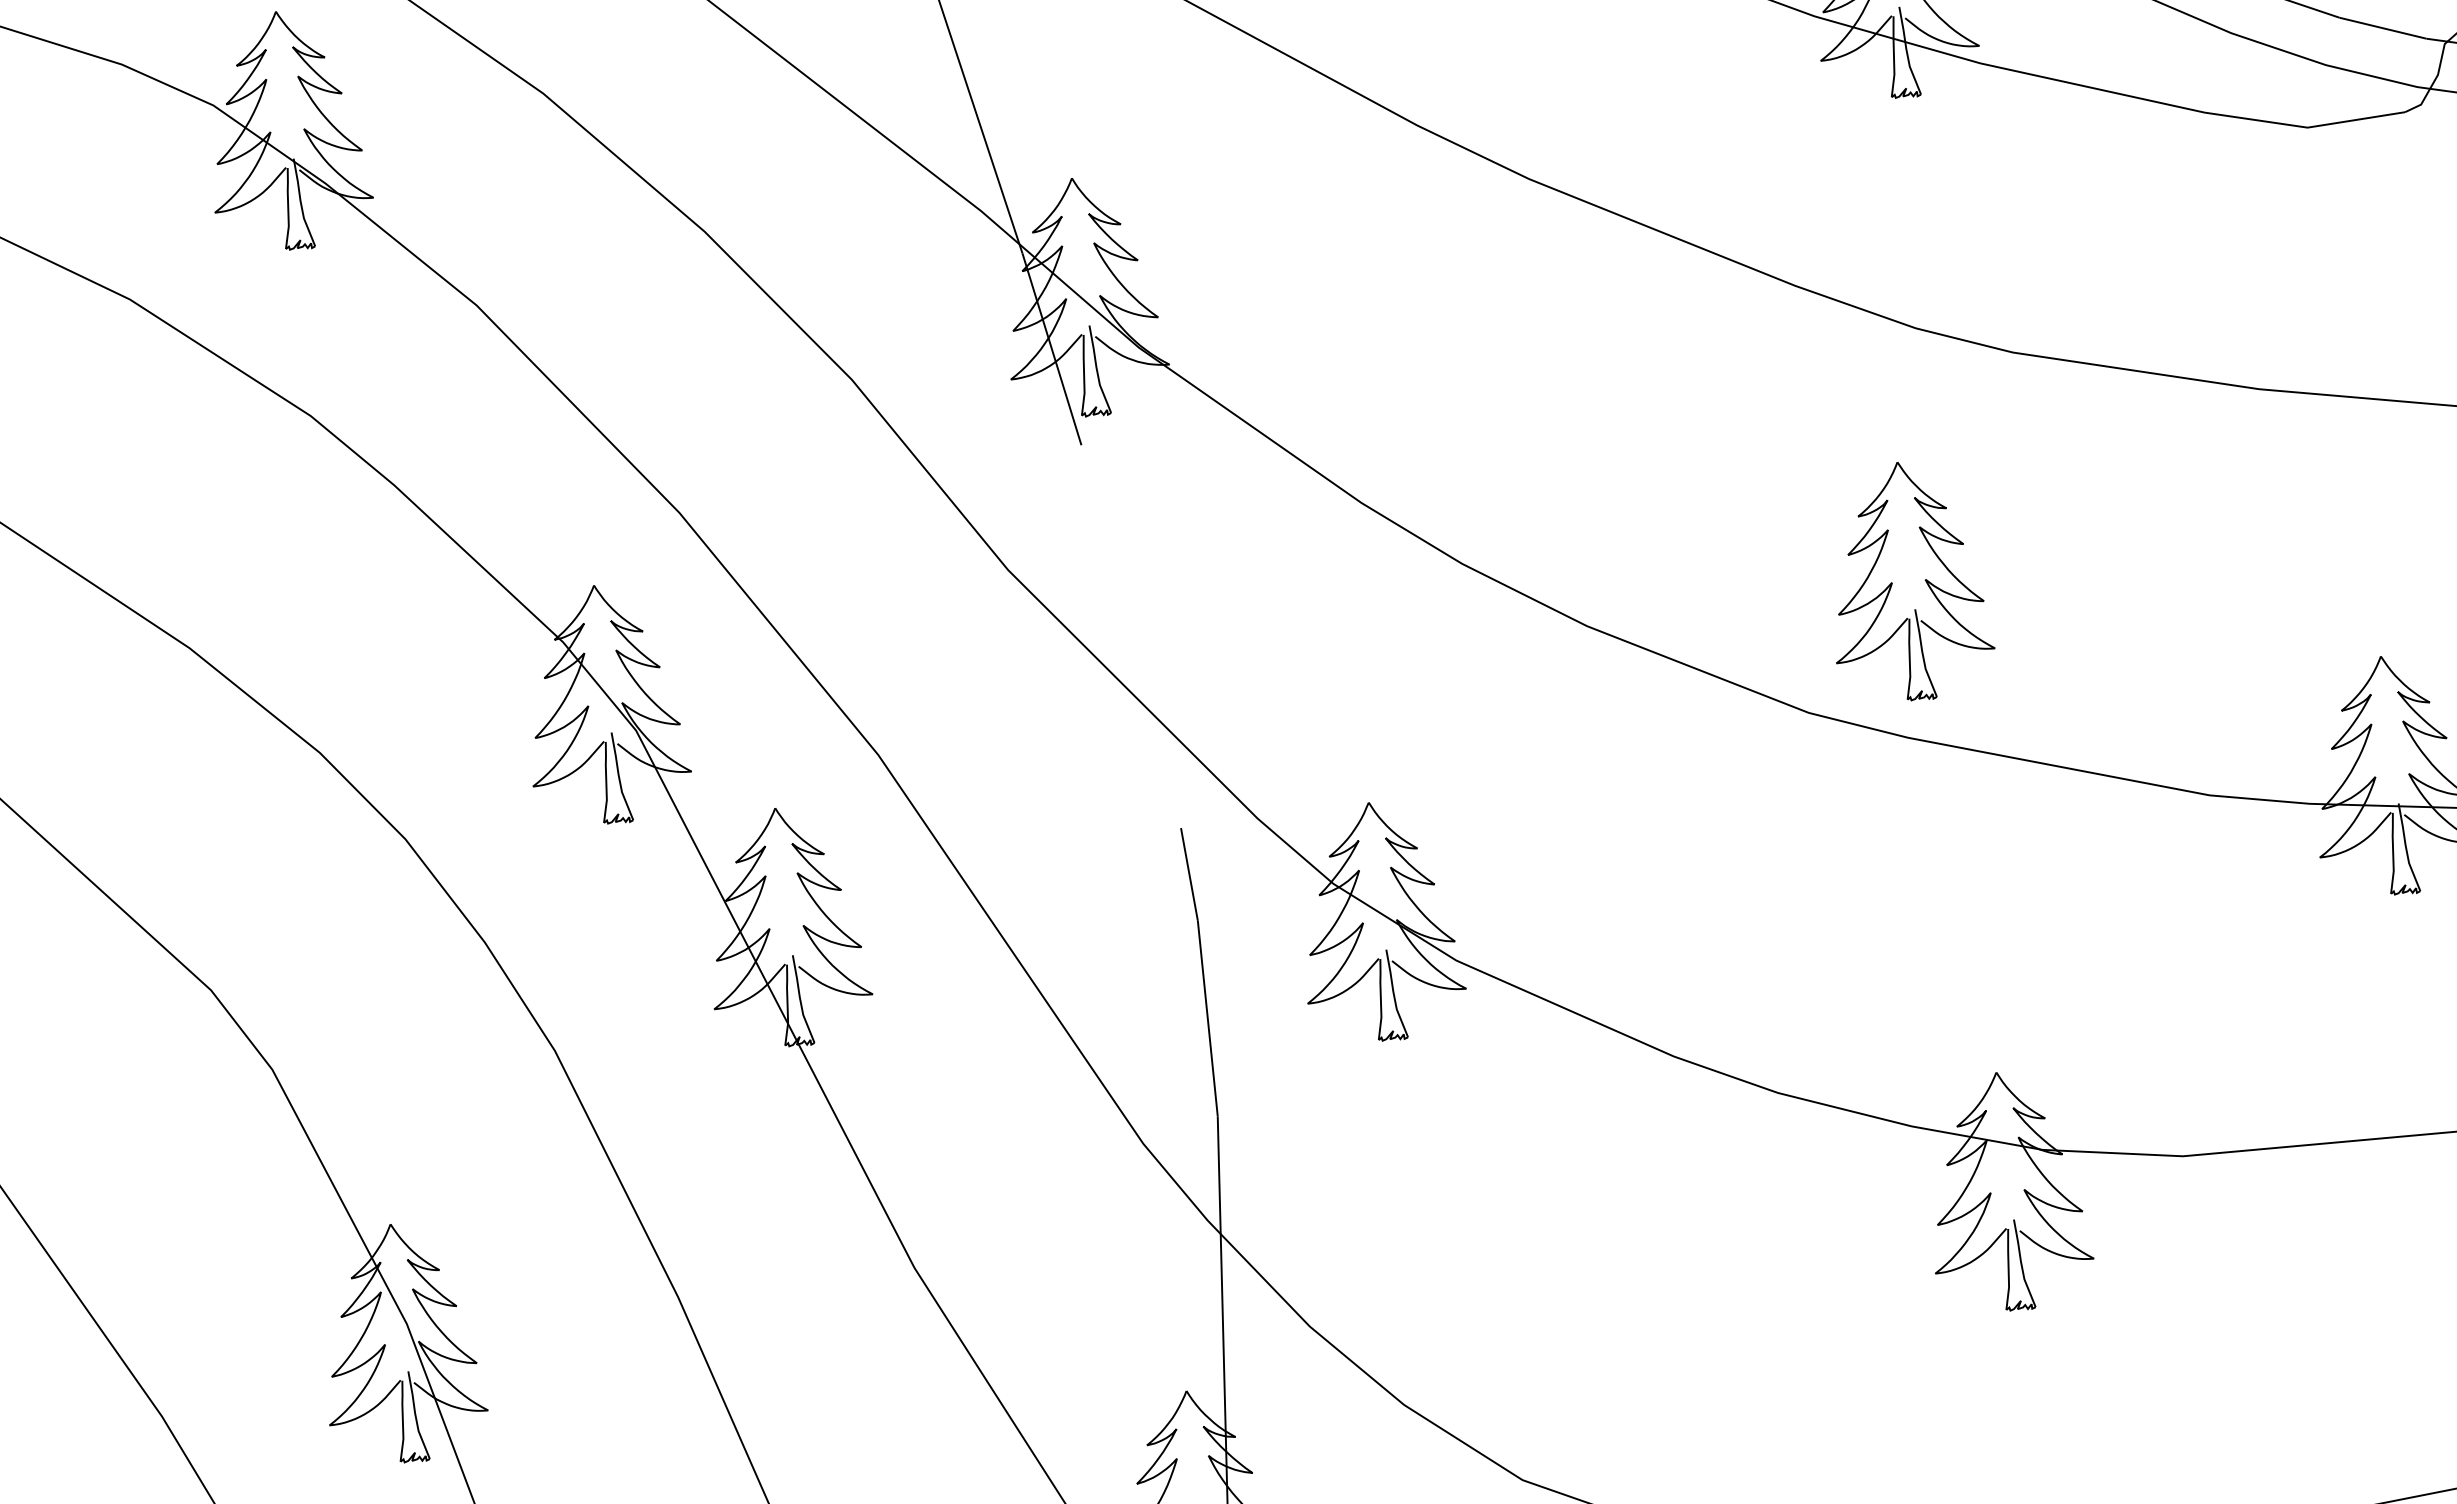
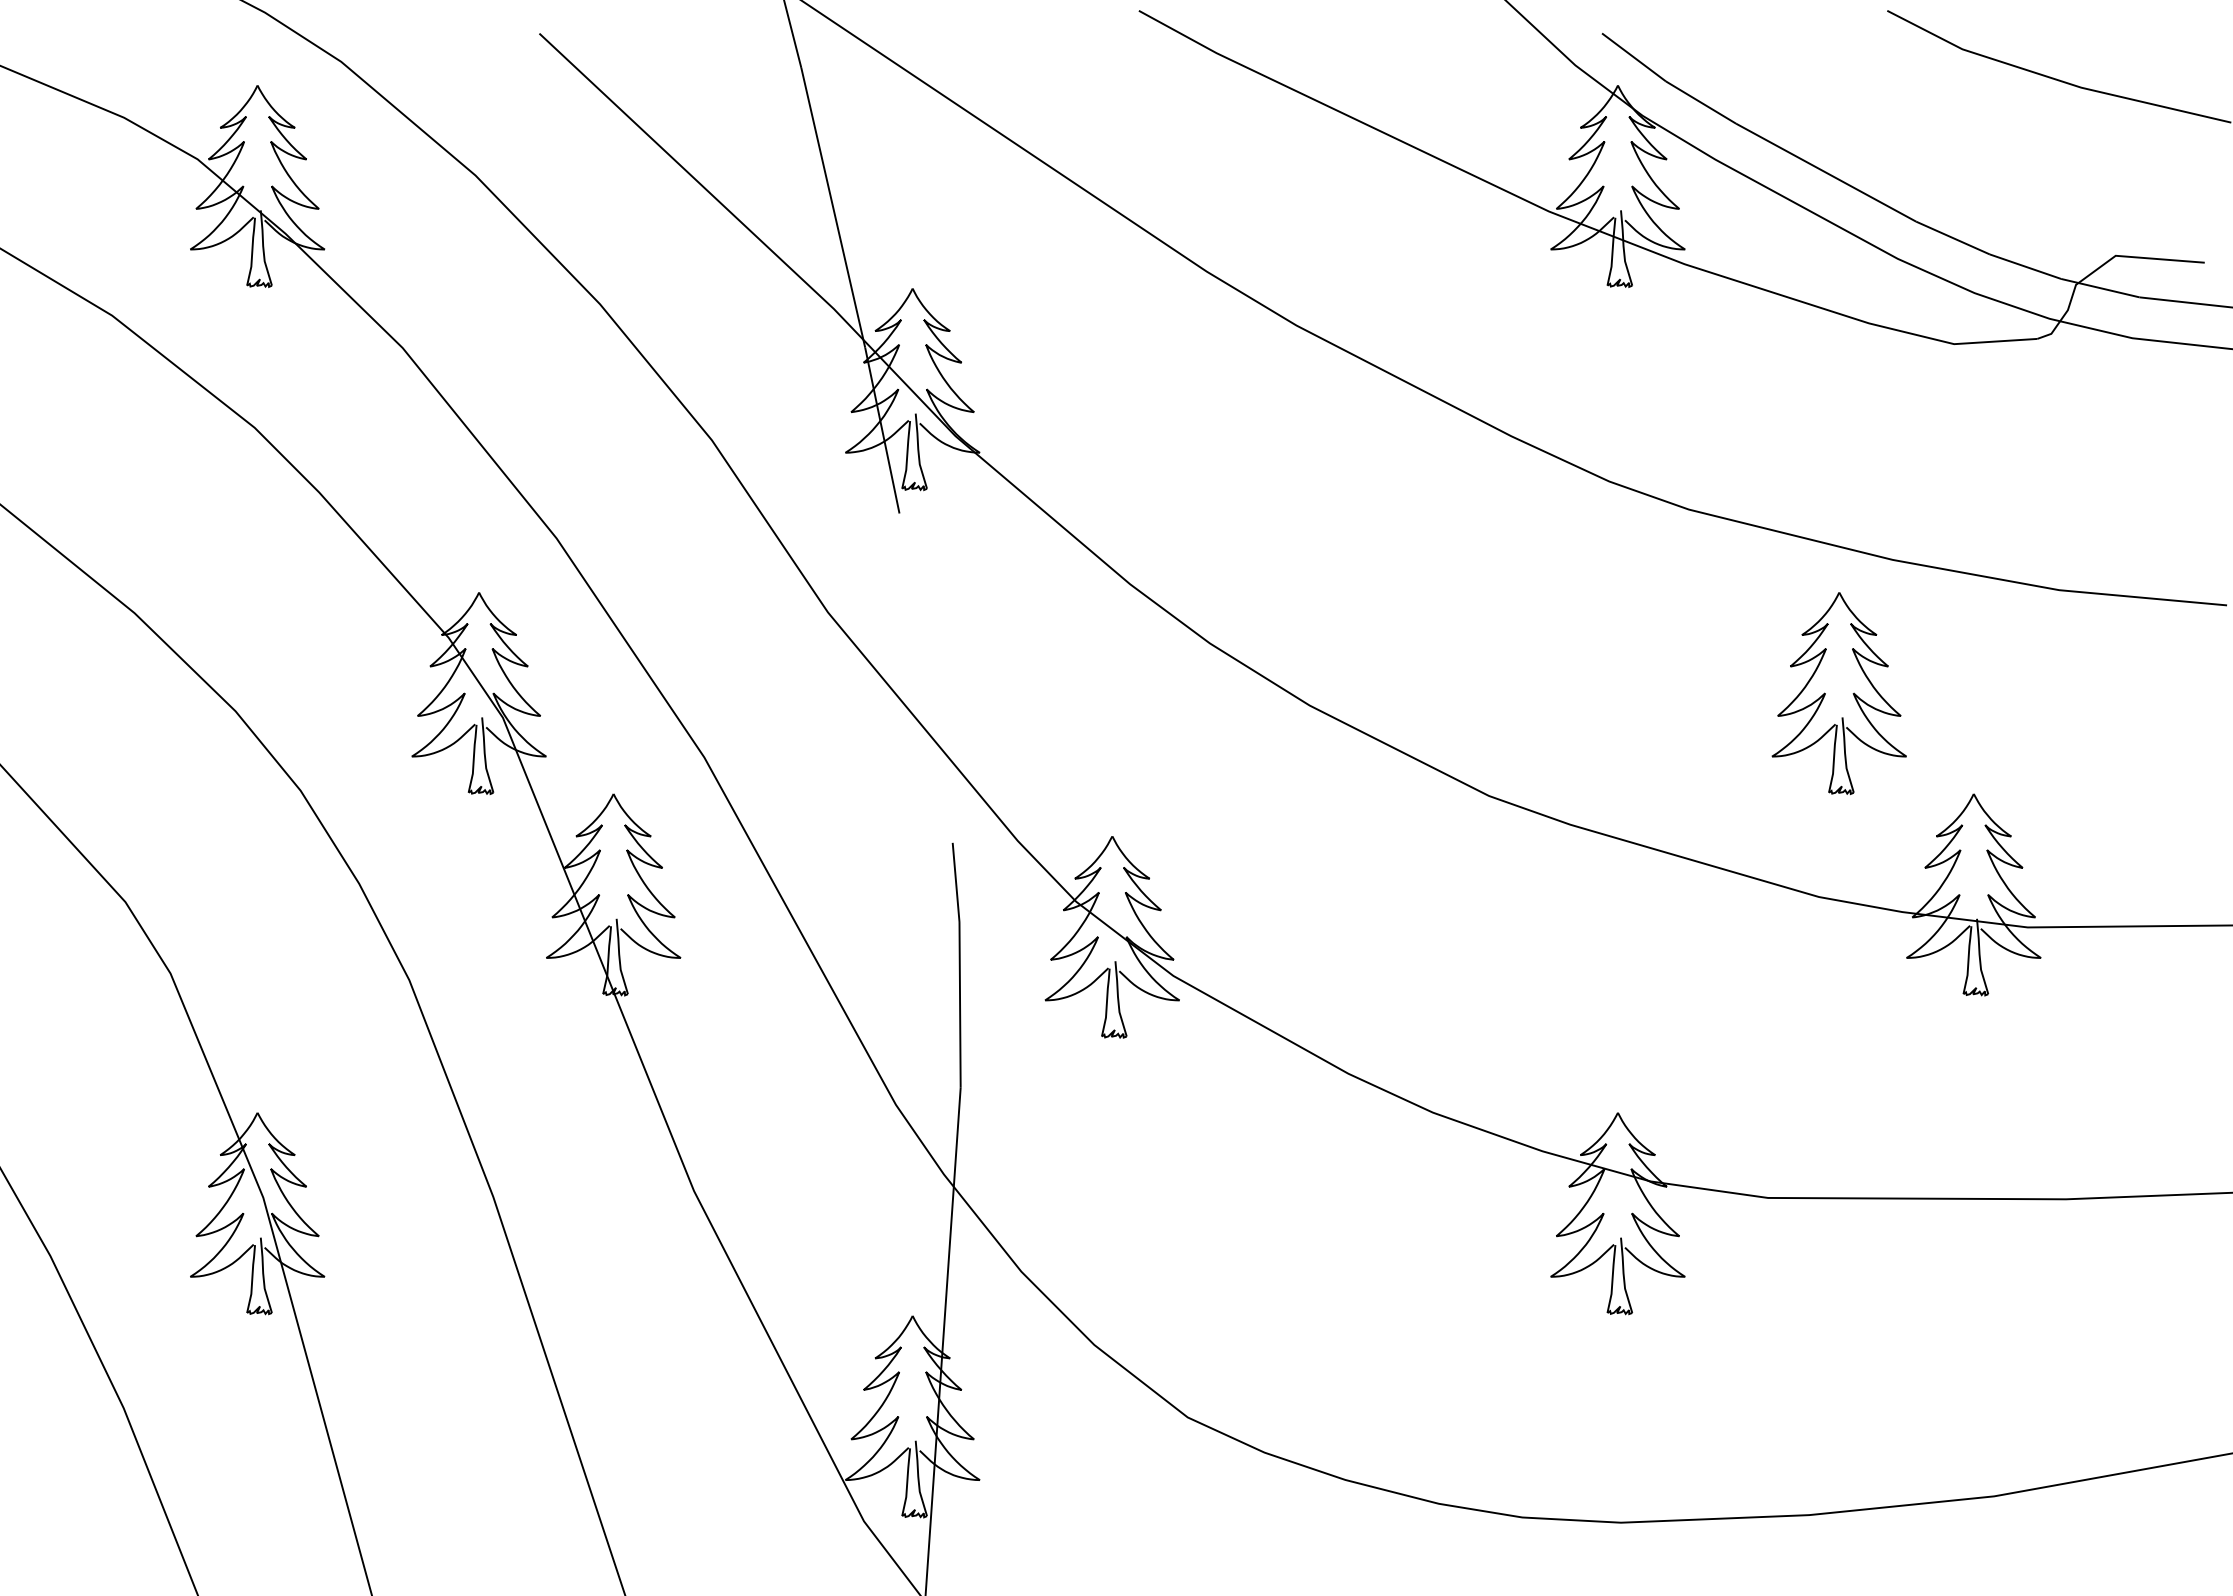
part: (1892, 582) -> (1825, 693), moved

